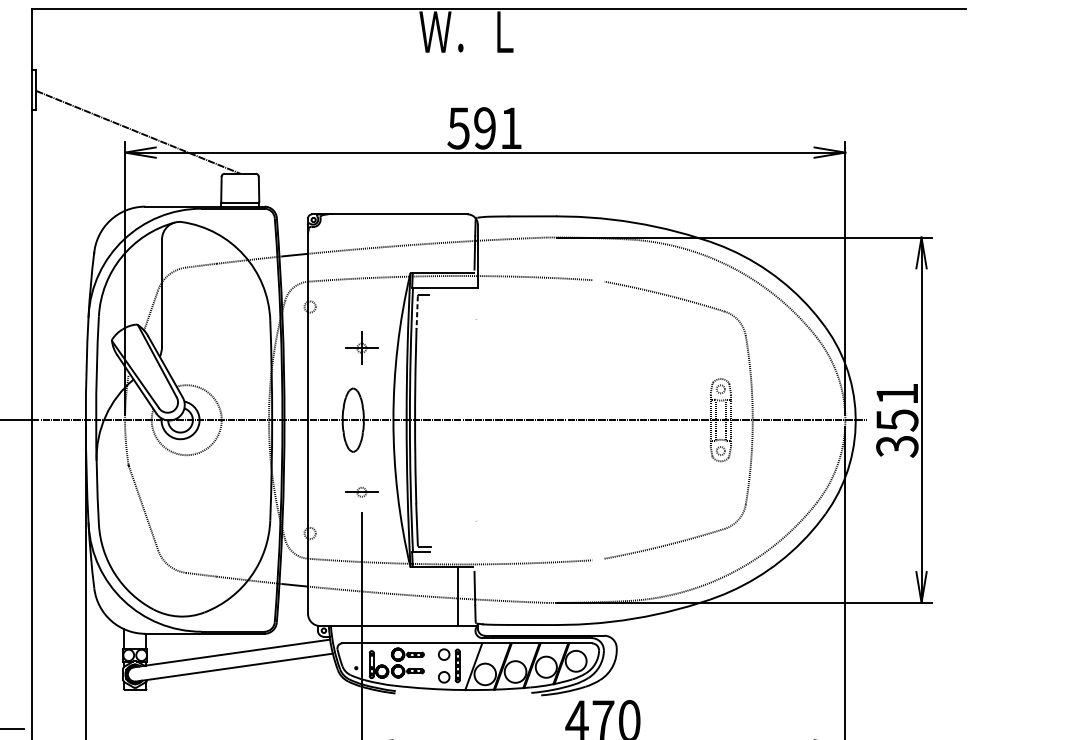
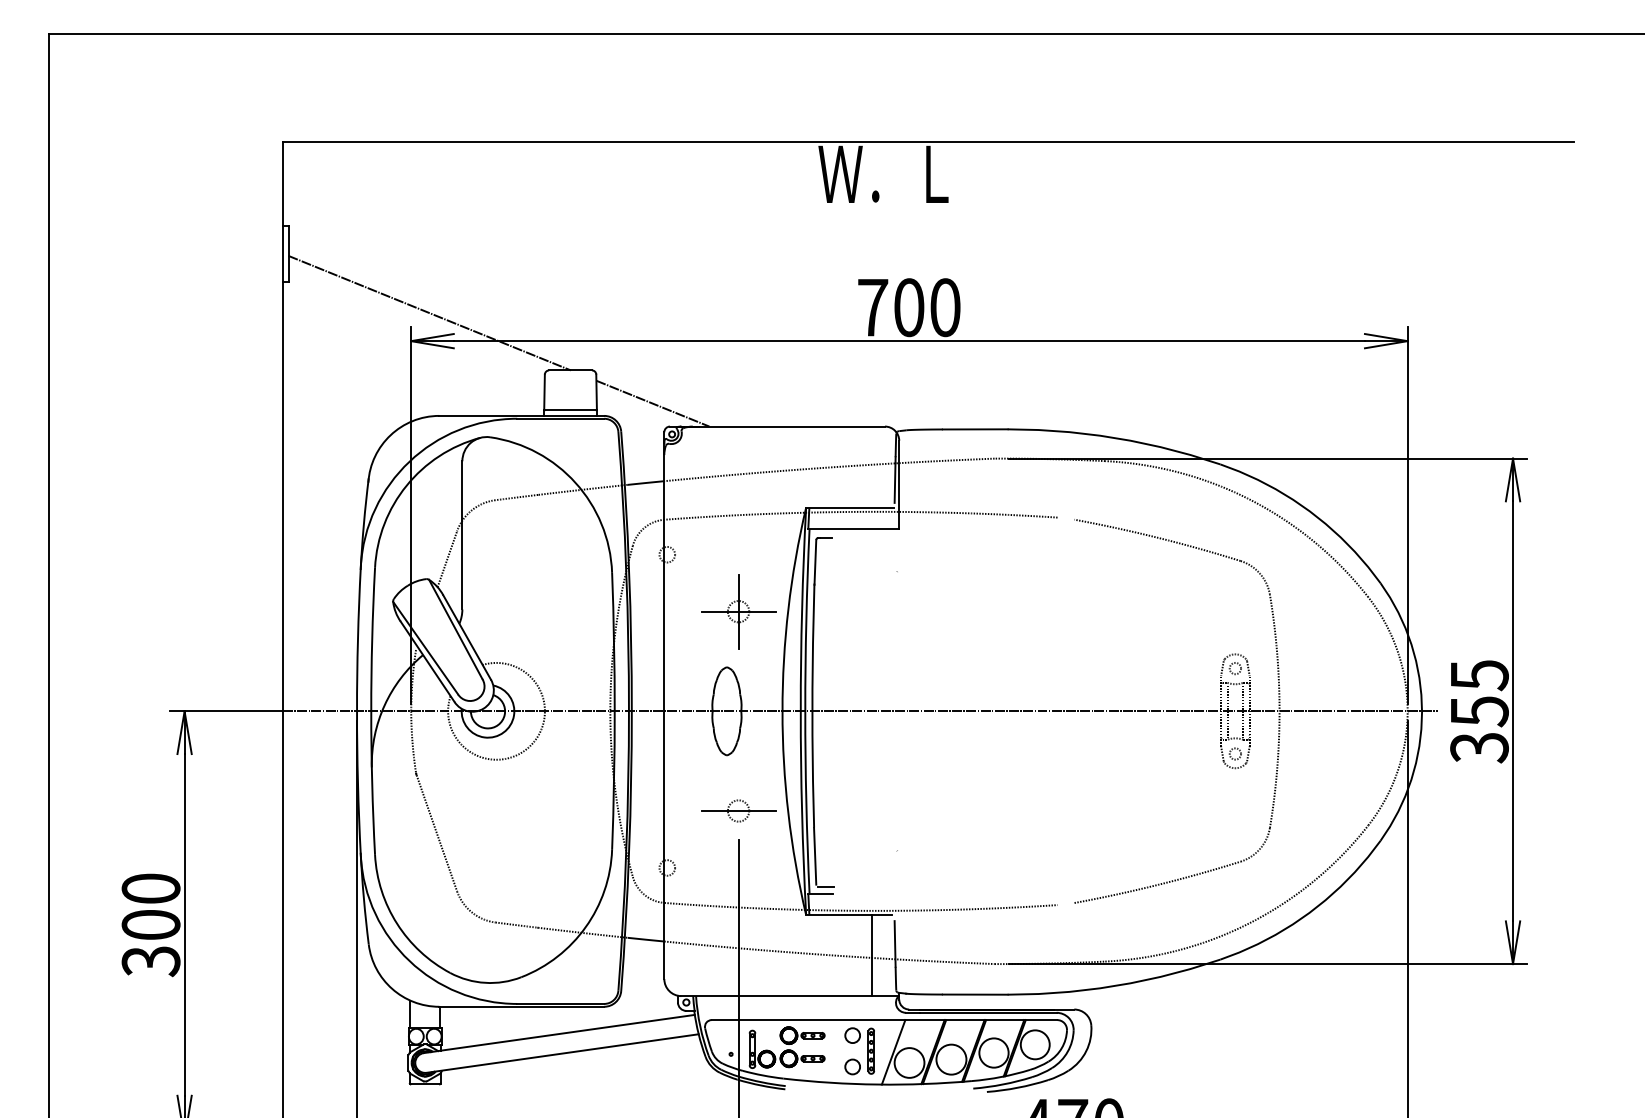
text: (484, 128) -> (908, 307), 591 -> 700
line: (299, 197) -> (652, 403), added
line: (417, 312) -> (815, 562), dashed -> solid
part: (361, 348) -> (738, 611), size x1.67
text: (897, 394) -> (1479, 675), 351 -> 355
part: (361, 491) -> (738, 810), size x1.67

